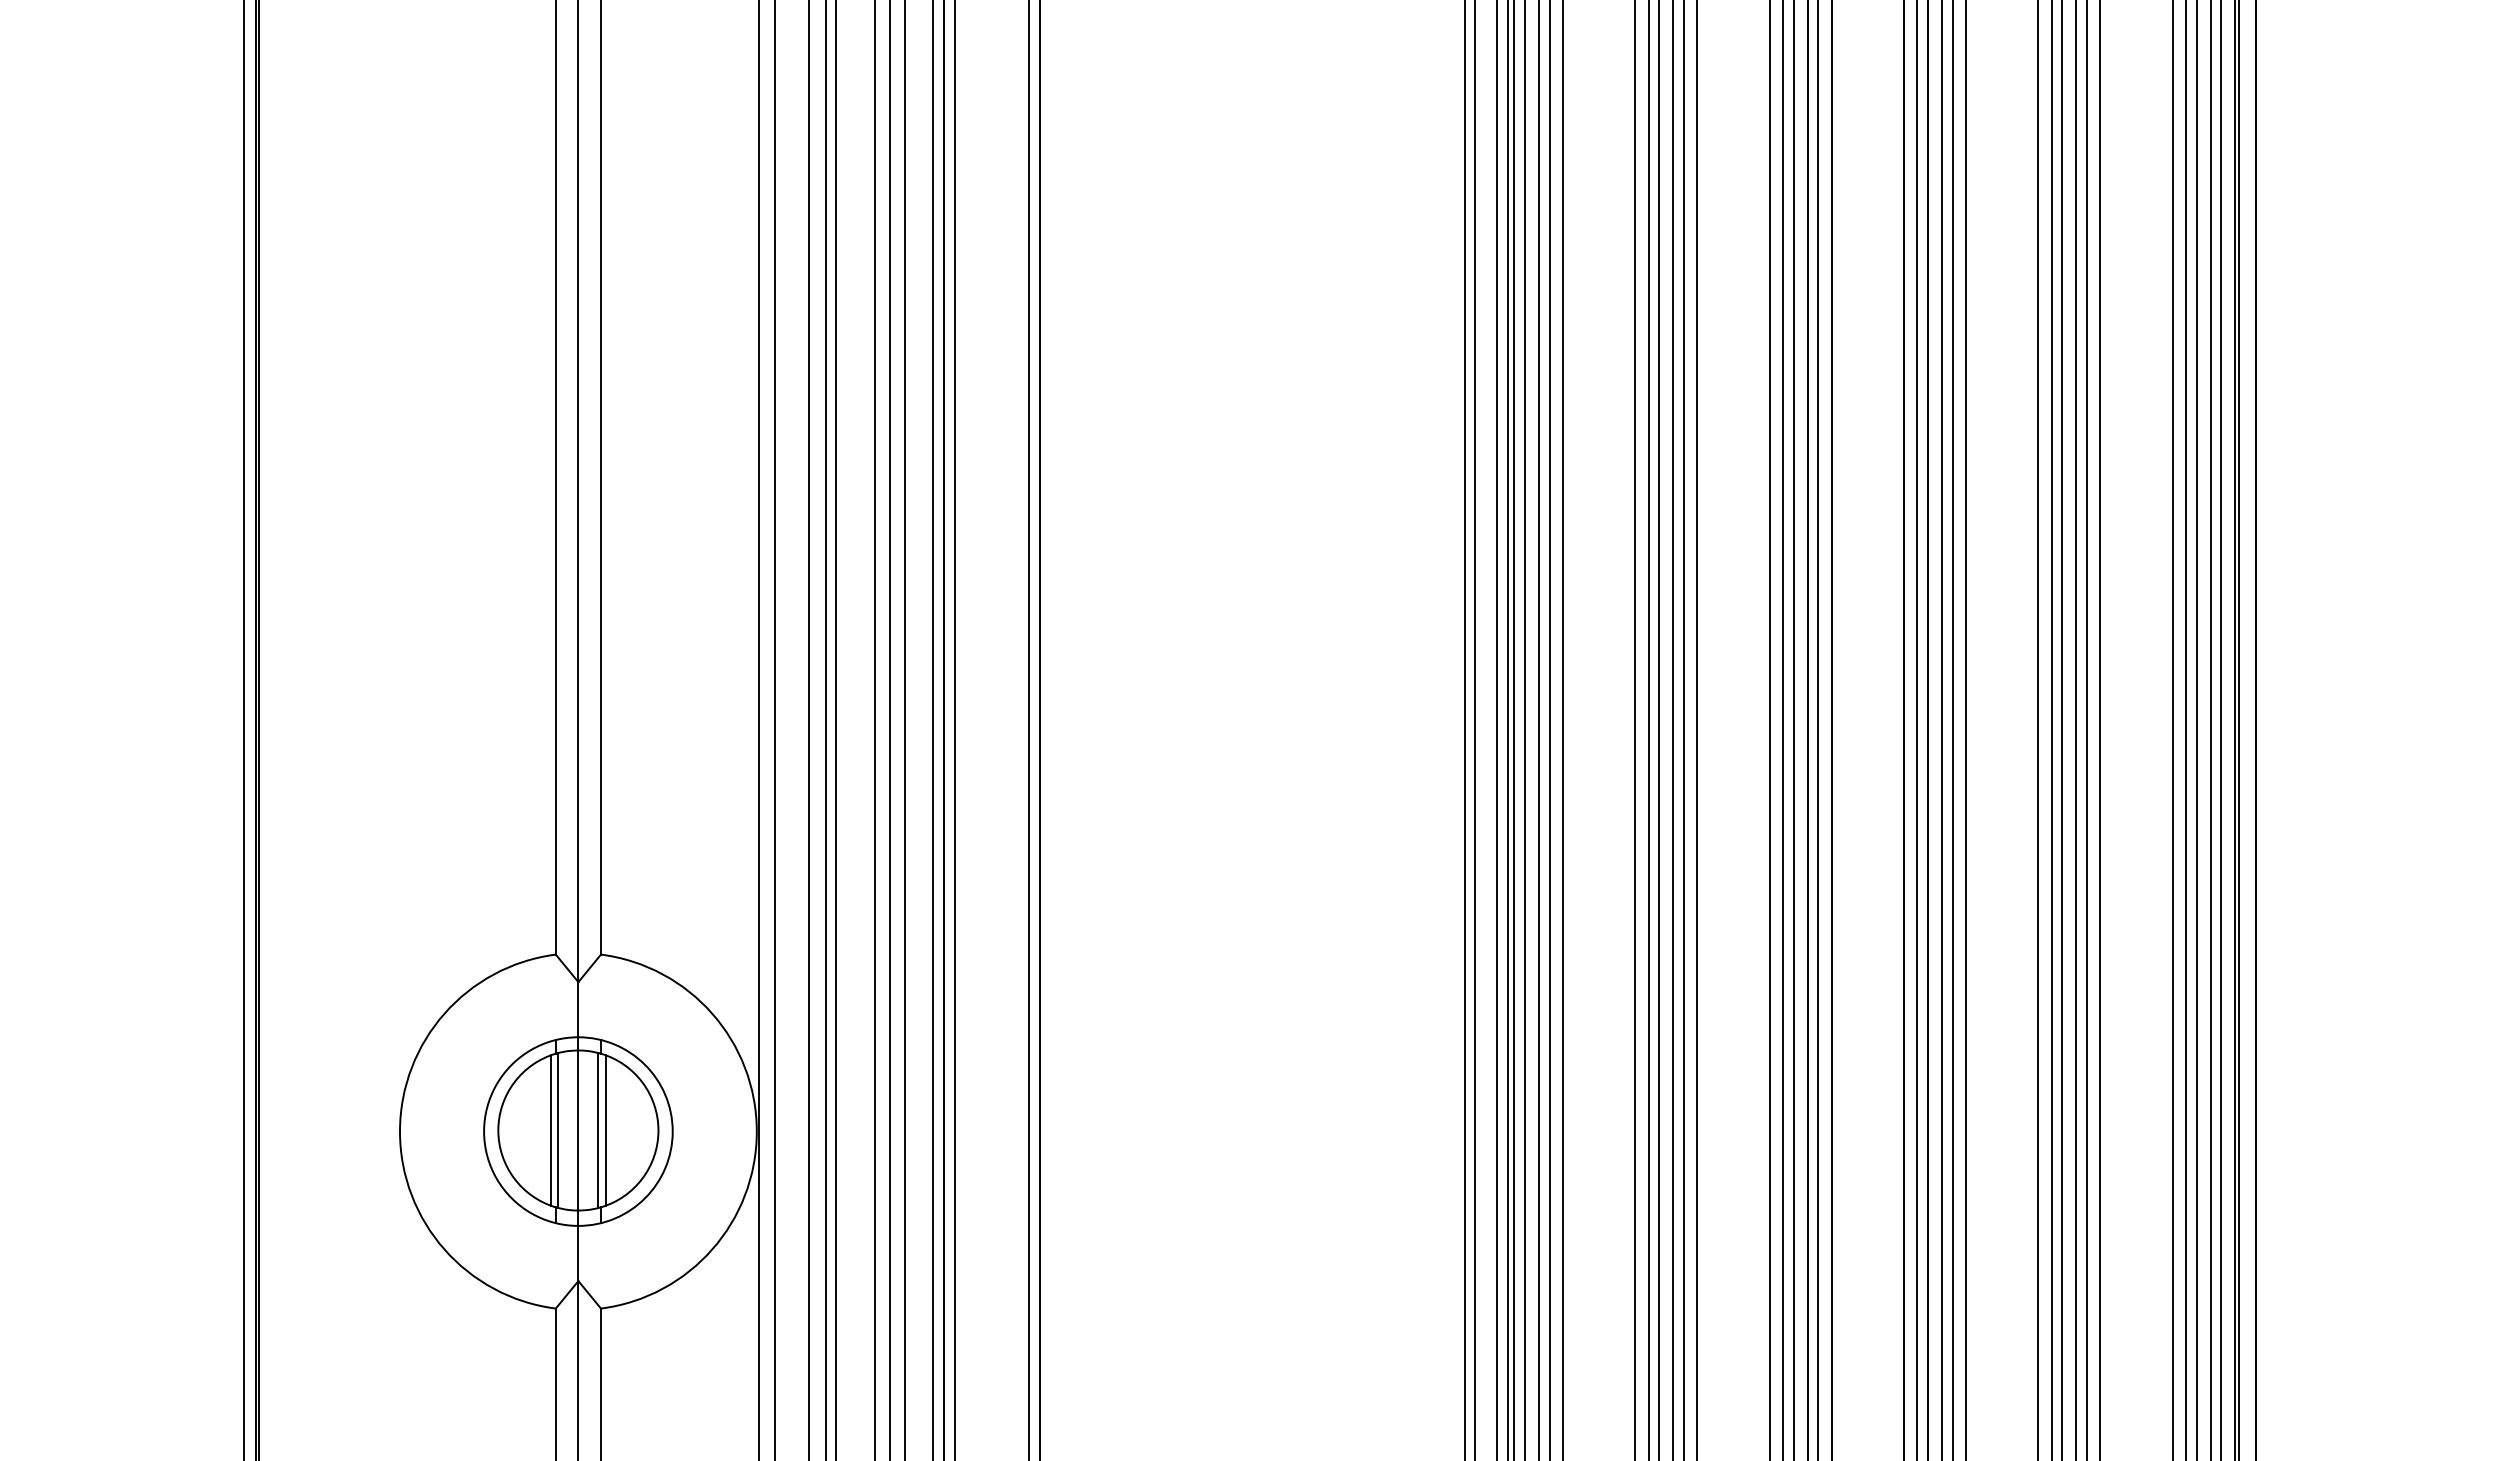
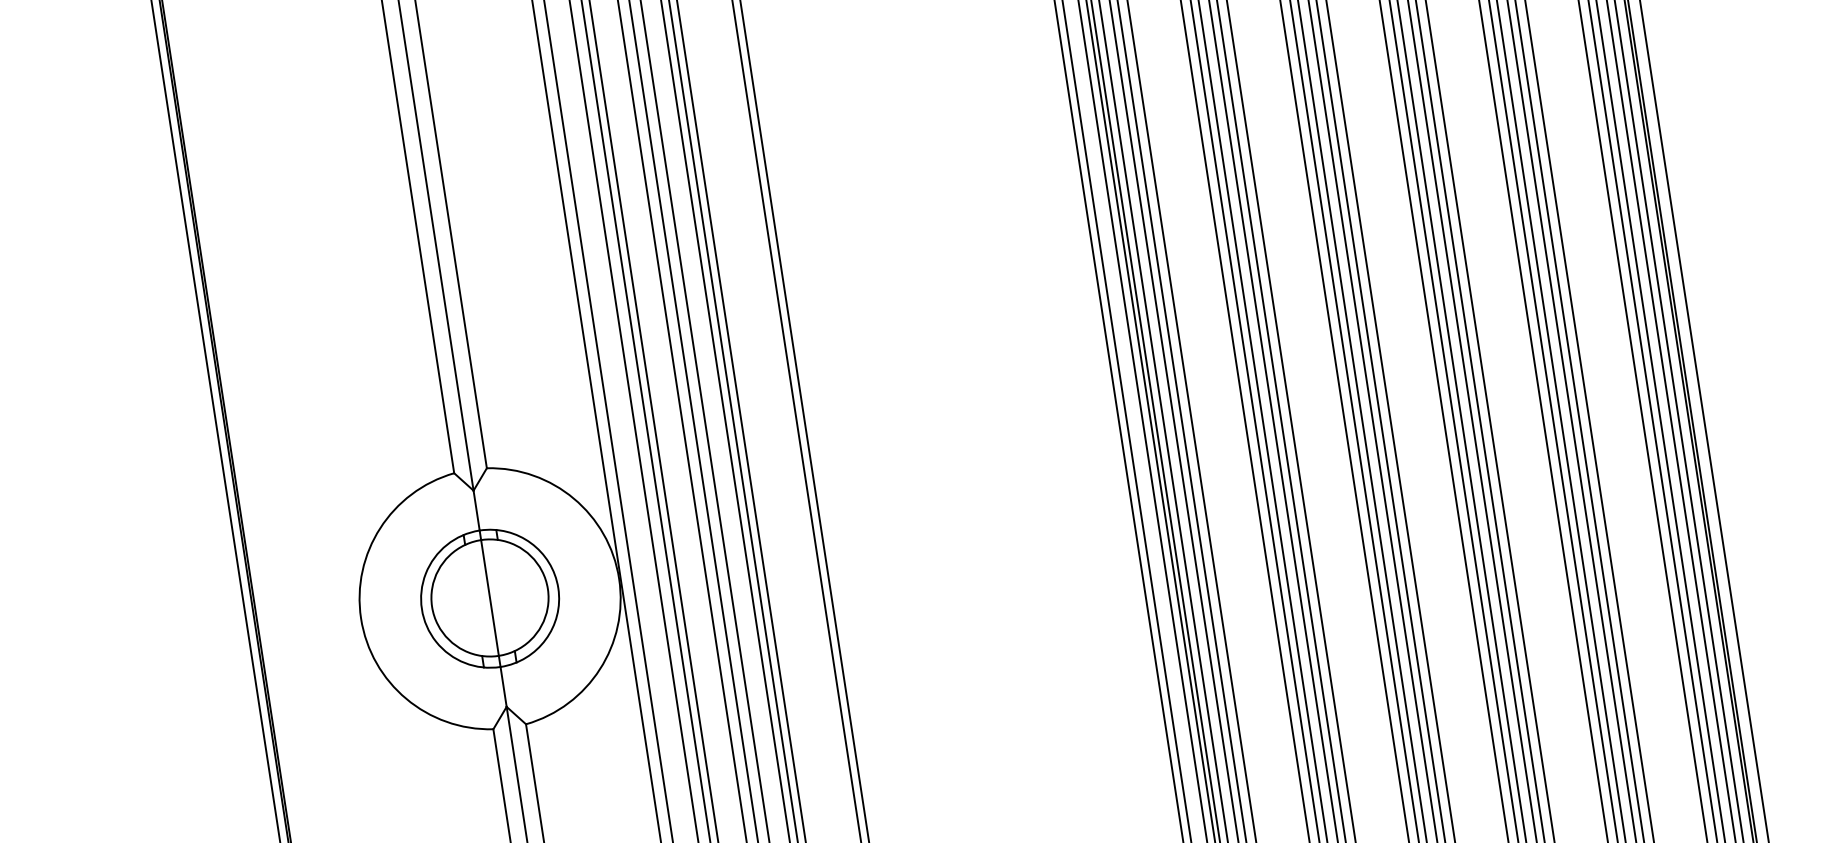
line: (551, 1130) -> (470, 600), removed
line: (558, 1130) -> (475, 600), removed
line: (598, 1130) -> (504, 595), removed
line: (605, 1130) -> (509, 594), removed

